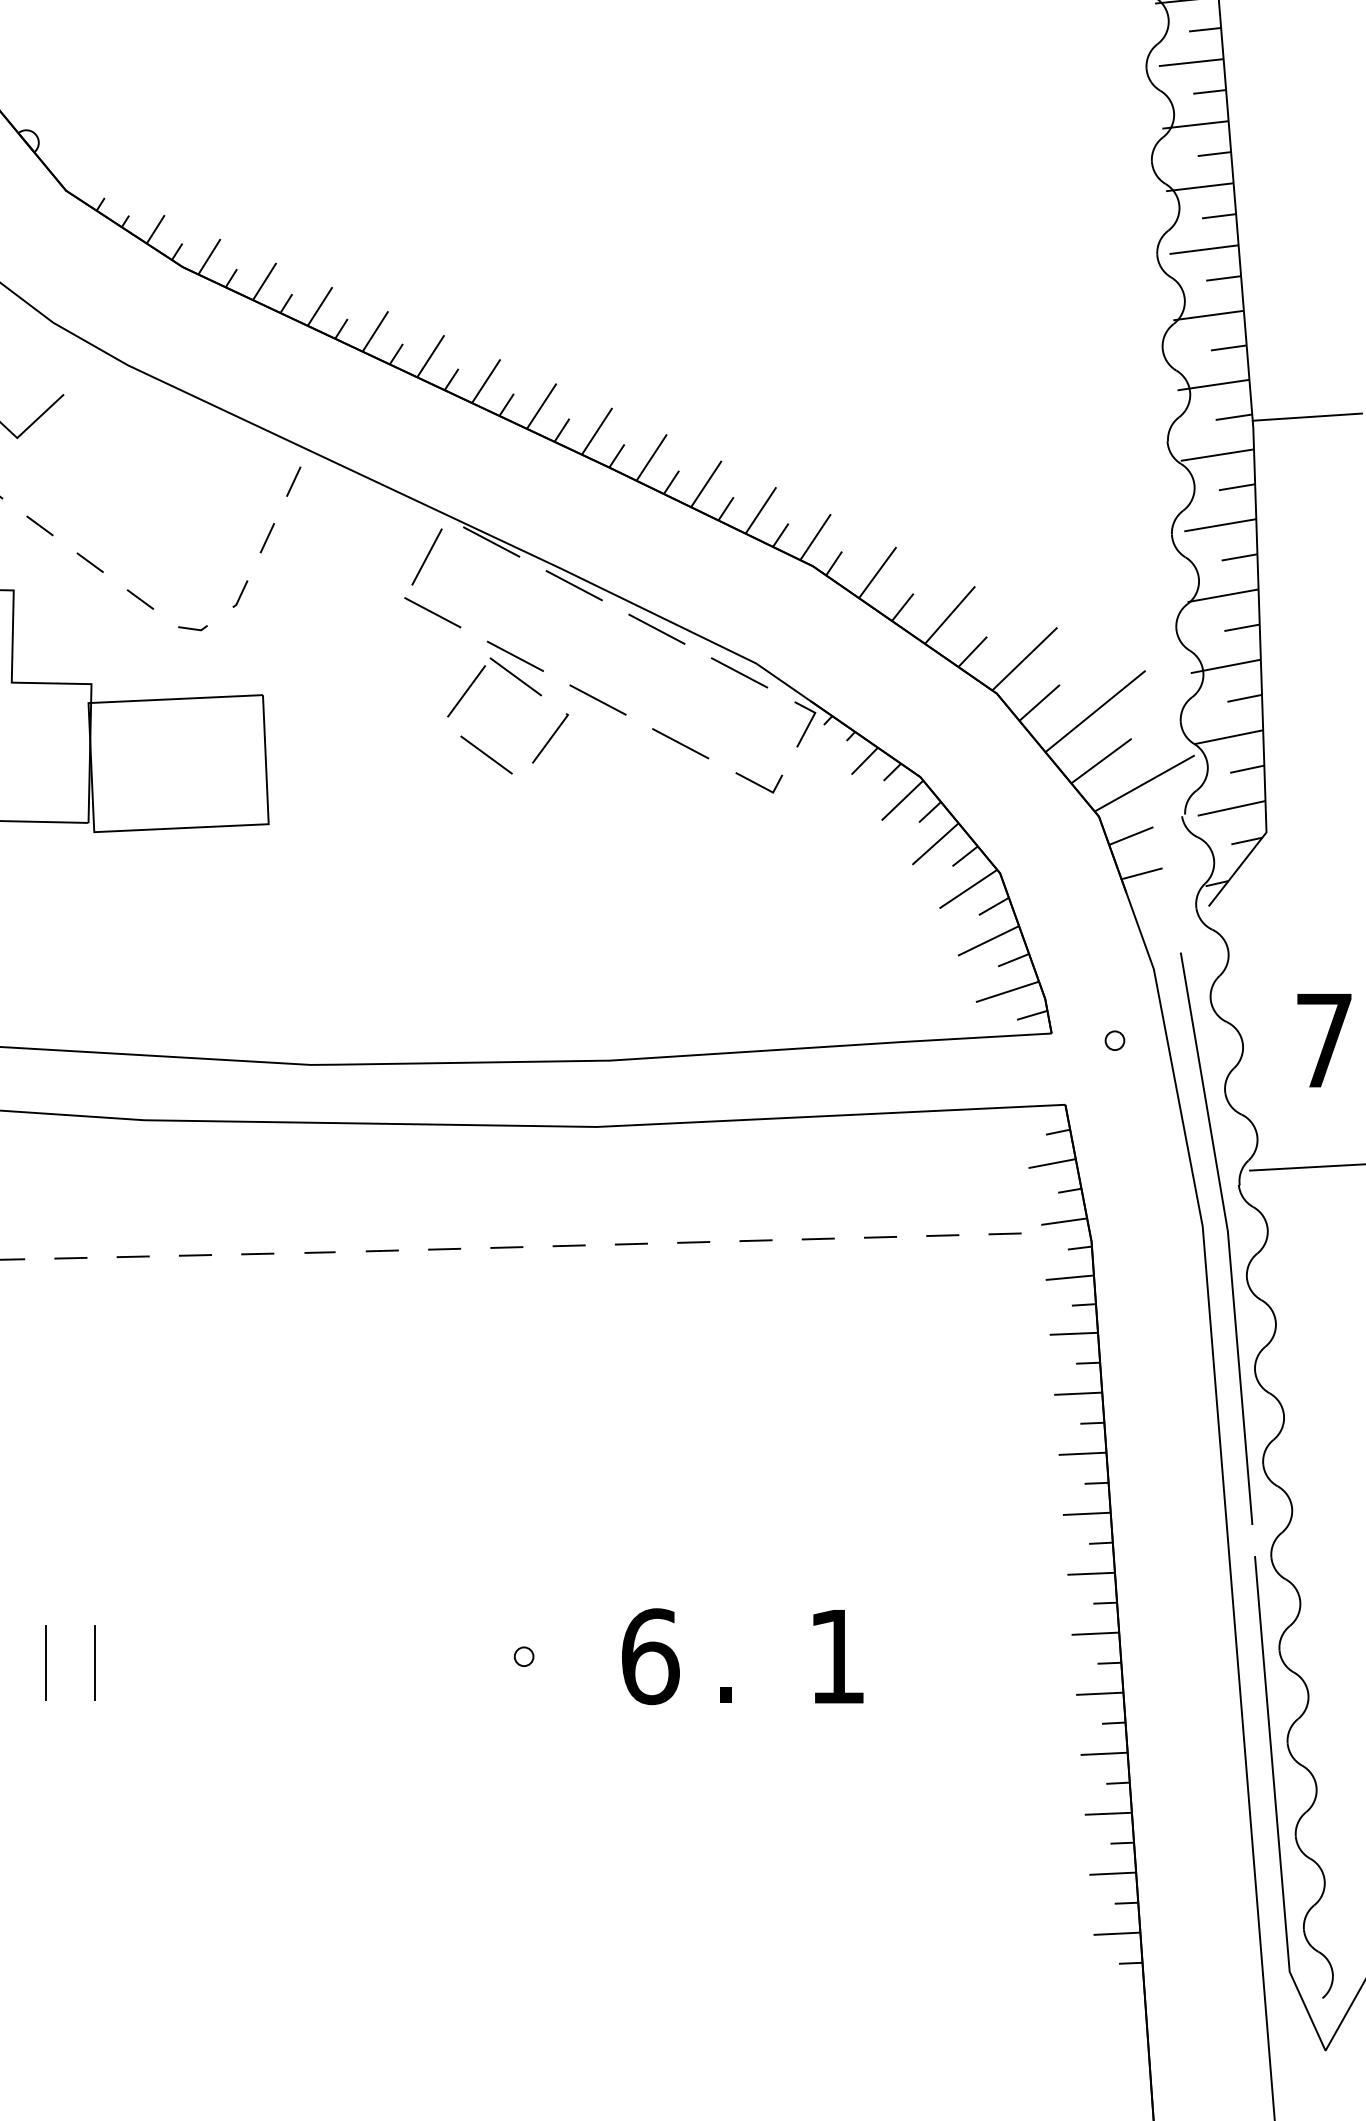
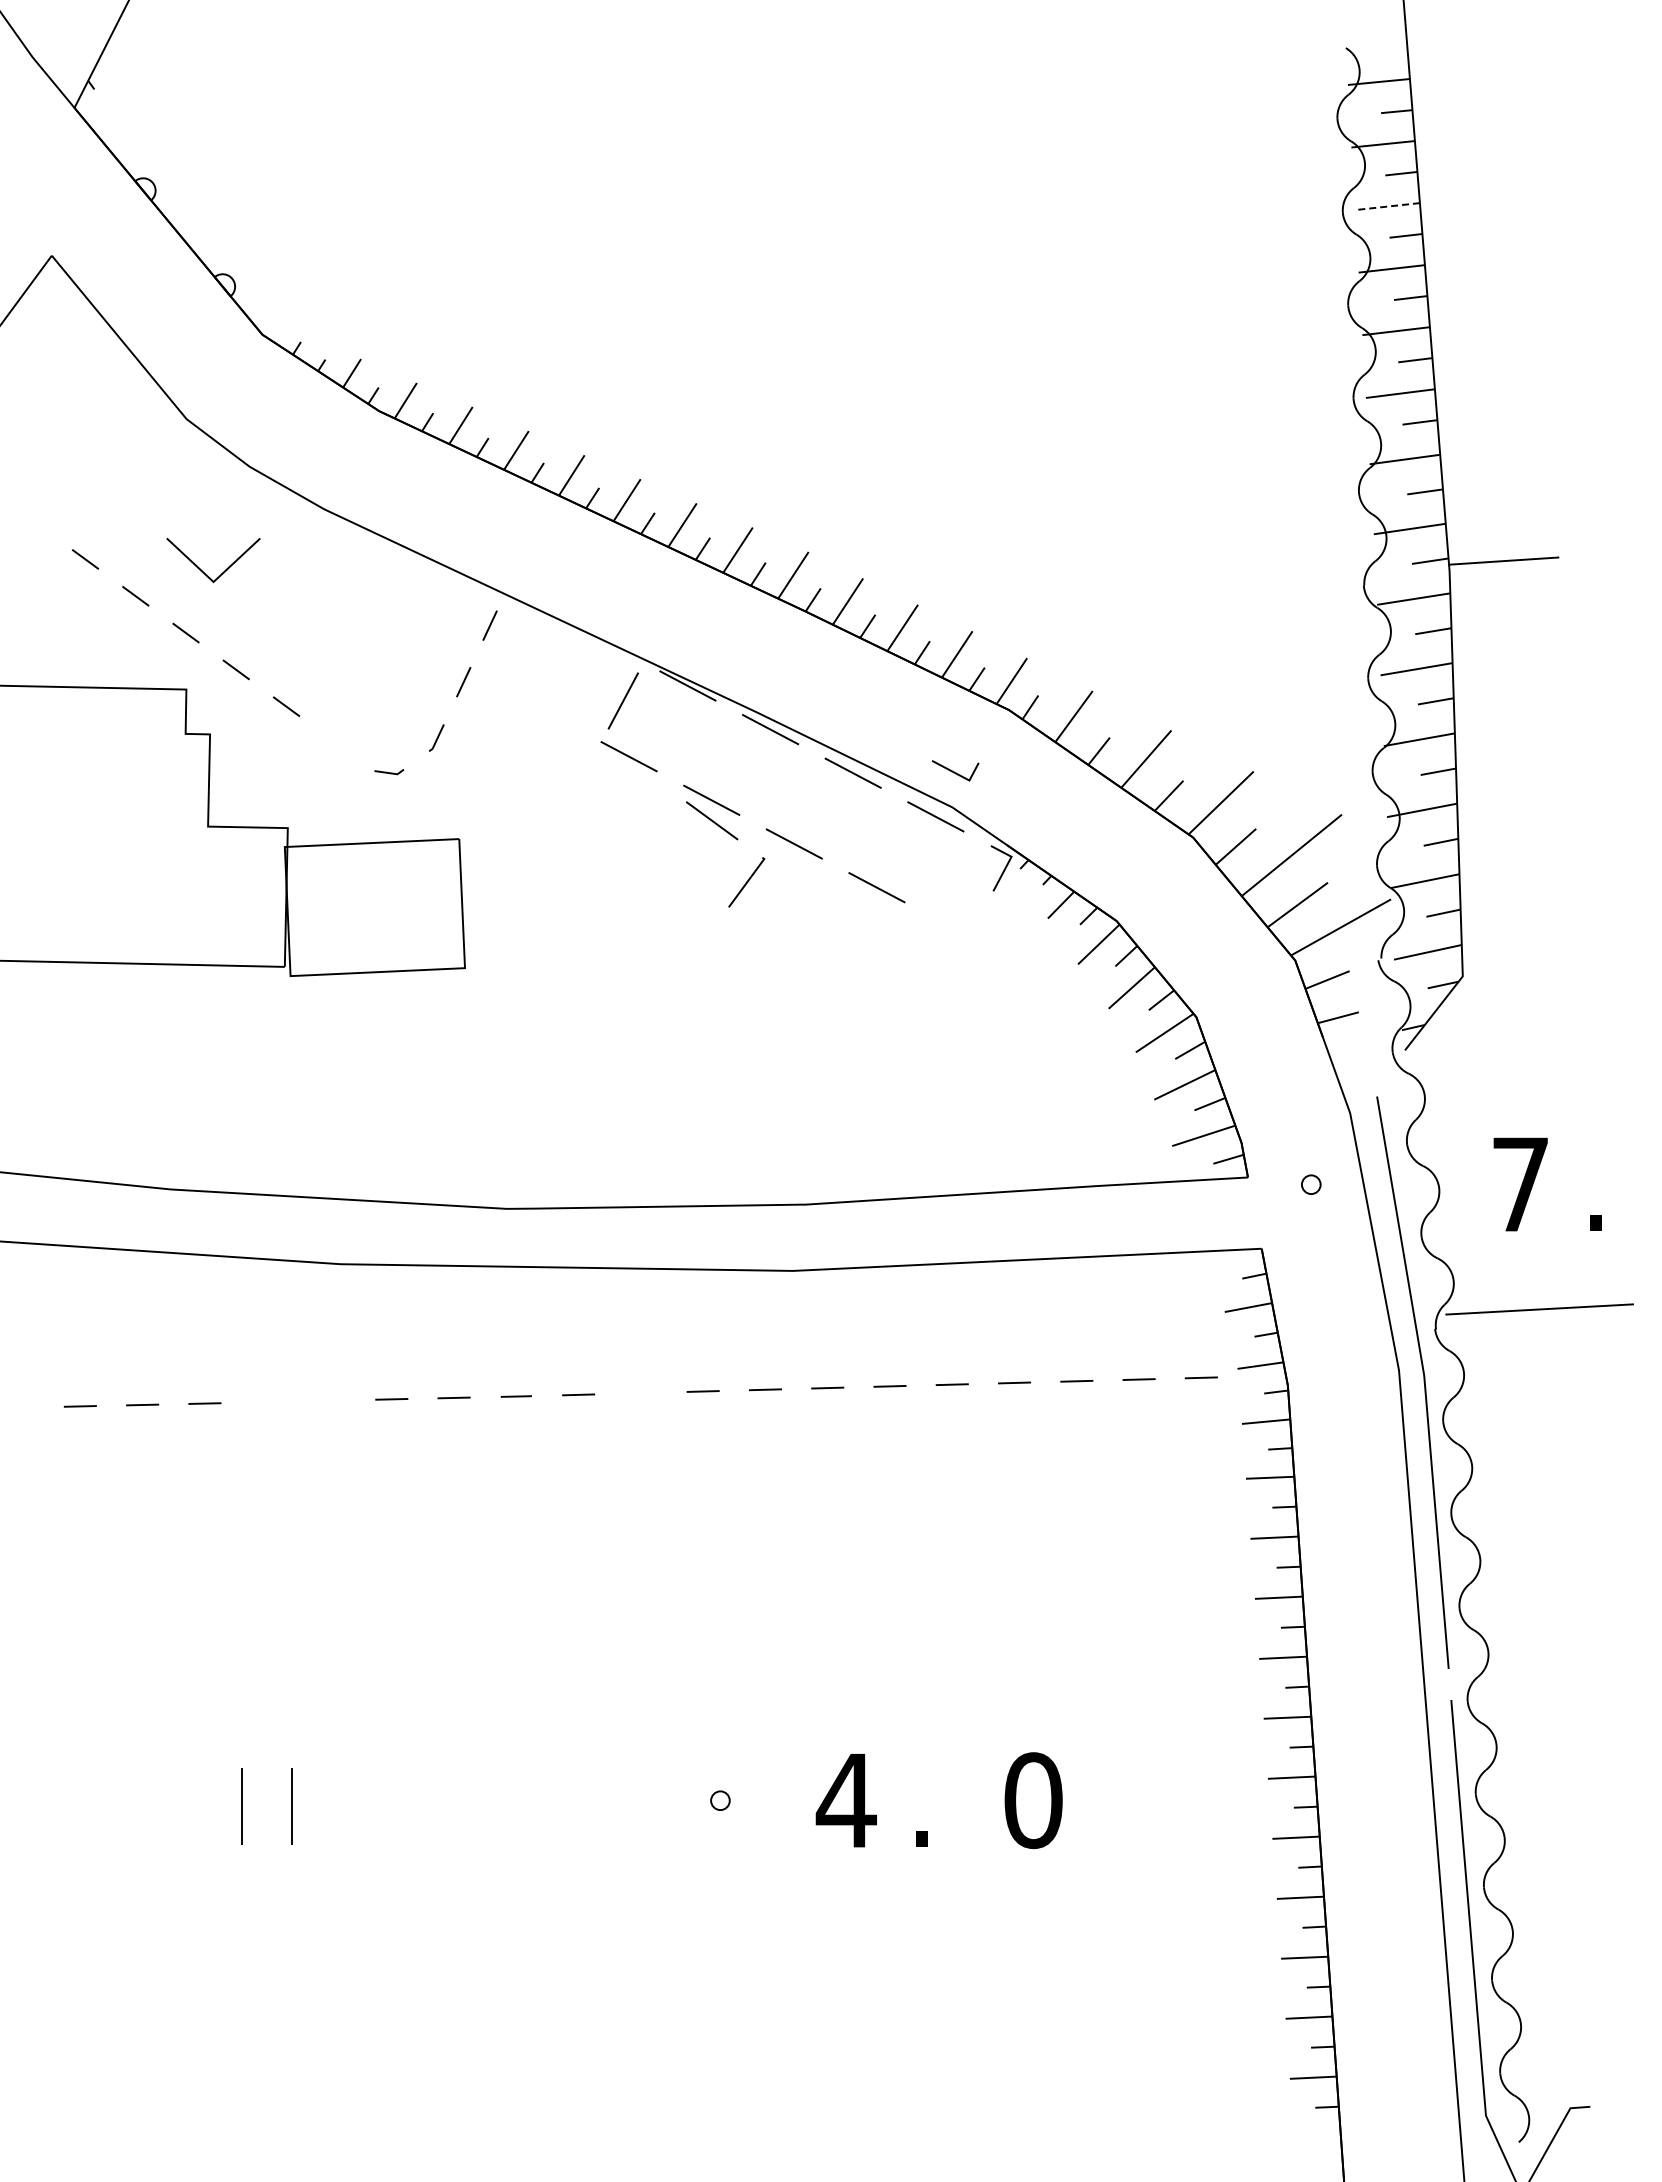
line: (1191, 62) -> (1387, 206), solid -> dashed
line: (140, 599) -> (336, 743), removed
line: (466, 691) -> (662, 835), removed
line: (486, 754) -> (682, 898), removed
line: (758, 783) -> (954, 771), moved
line: (444, 1248) -> (640, 1392), removed
line: (133, 1256) -> (329, 1400), removed
line: (70, 1257) -> (266, 1401), removed
text: (649, 1656) -> (845, 1800), 6 -> 4
text: (837, 1656) -> (1033, 1800), 1 -> 0

